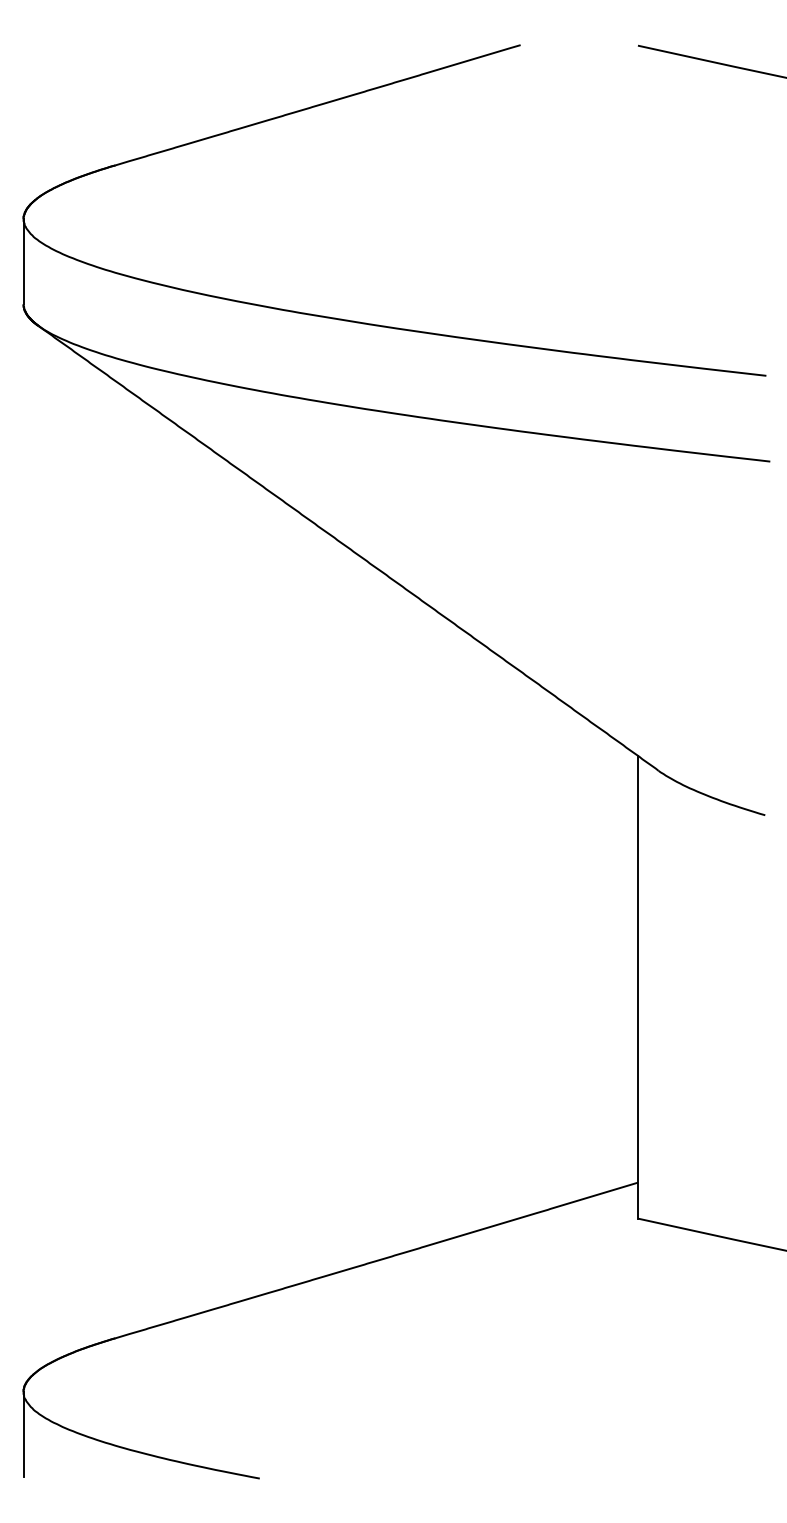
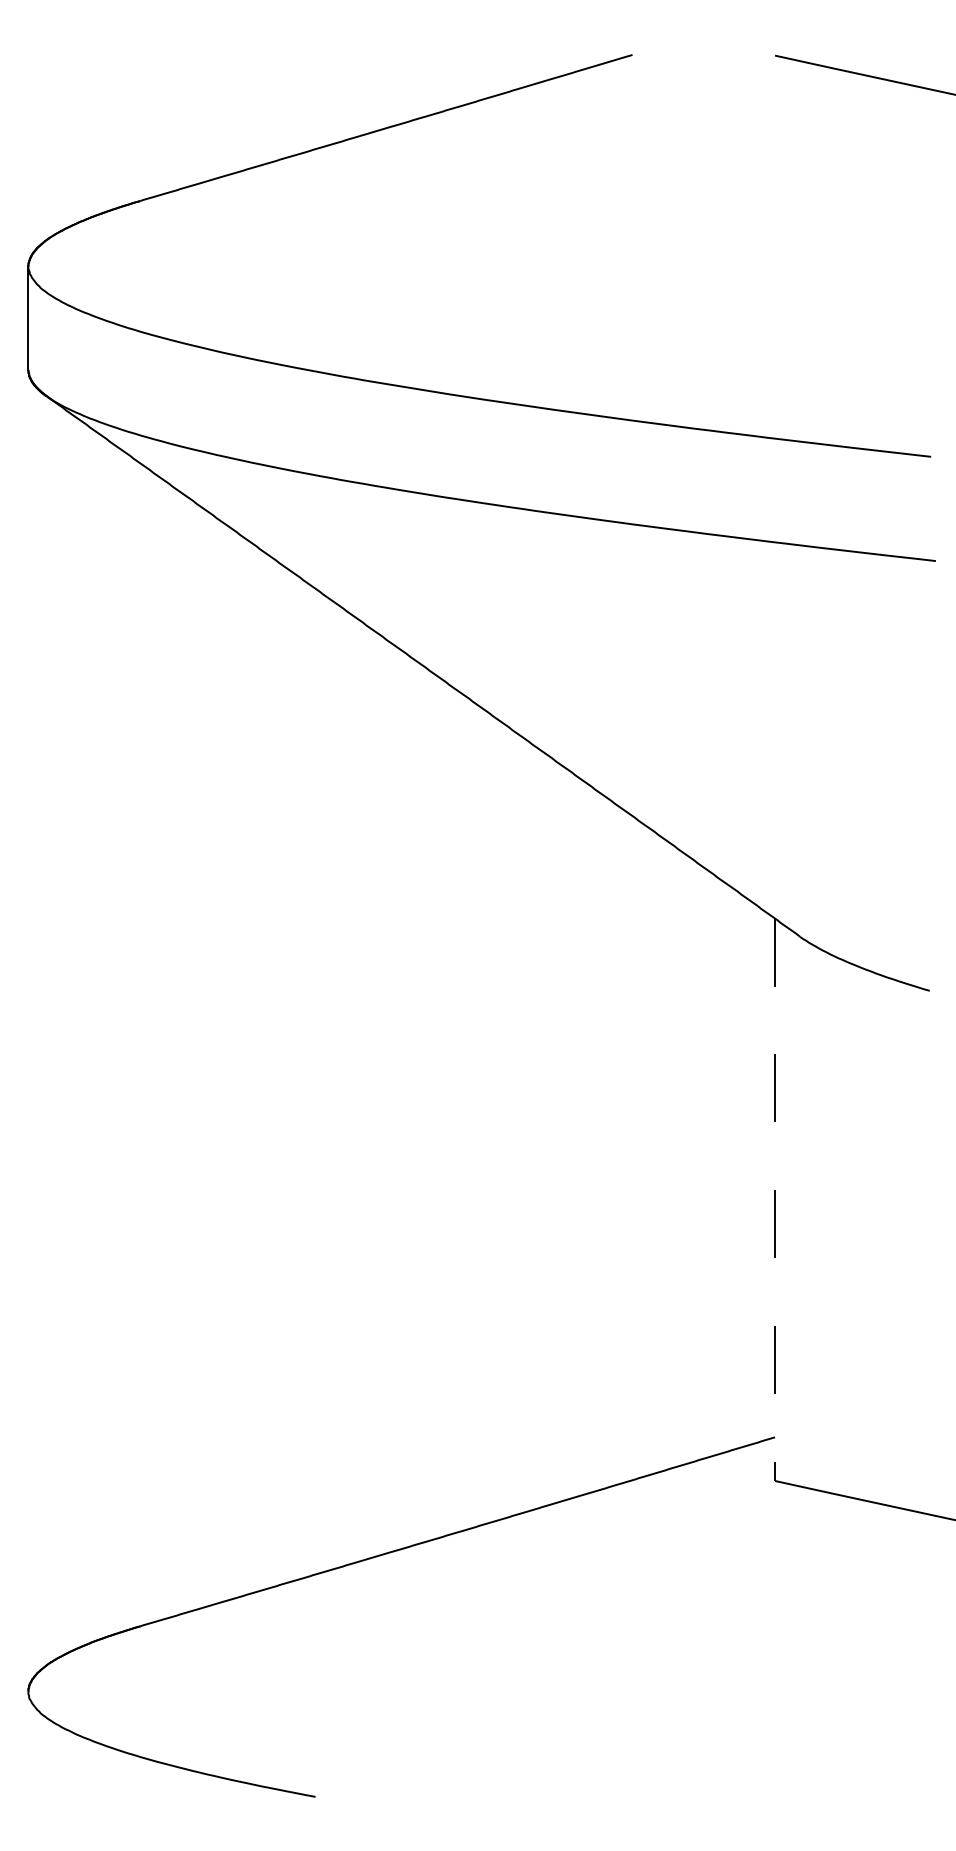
line: (637, 987) -> (774, 1200), solid -> dashed
line: (23, 1434) -> (28, 1743), removed

